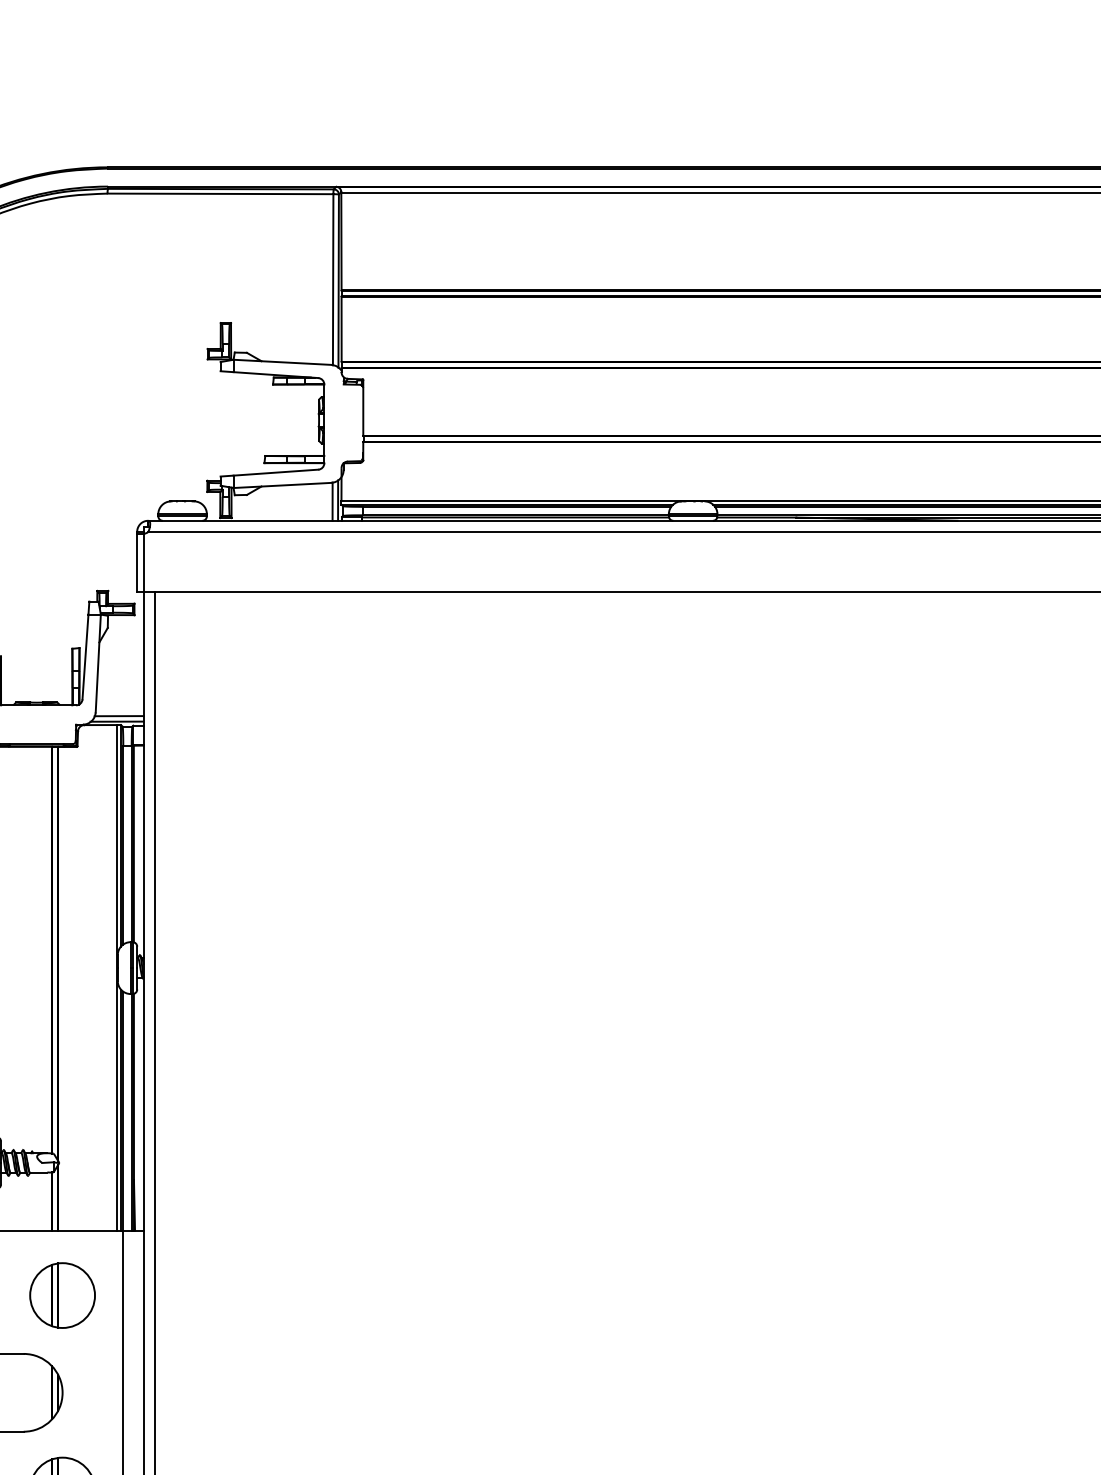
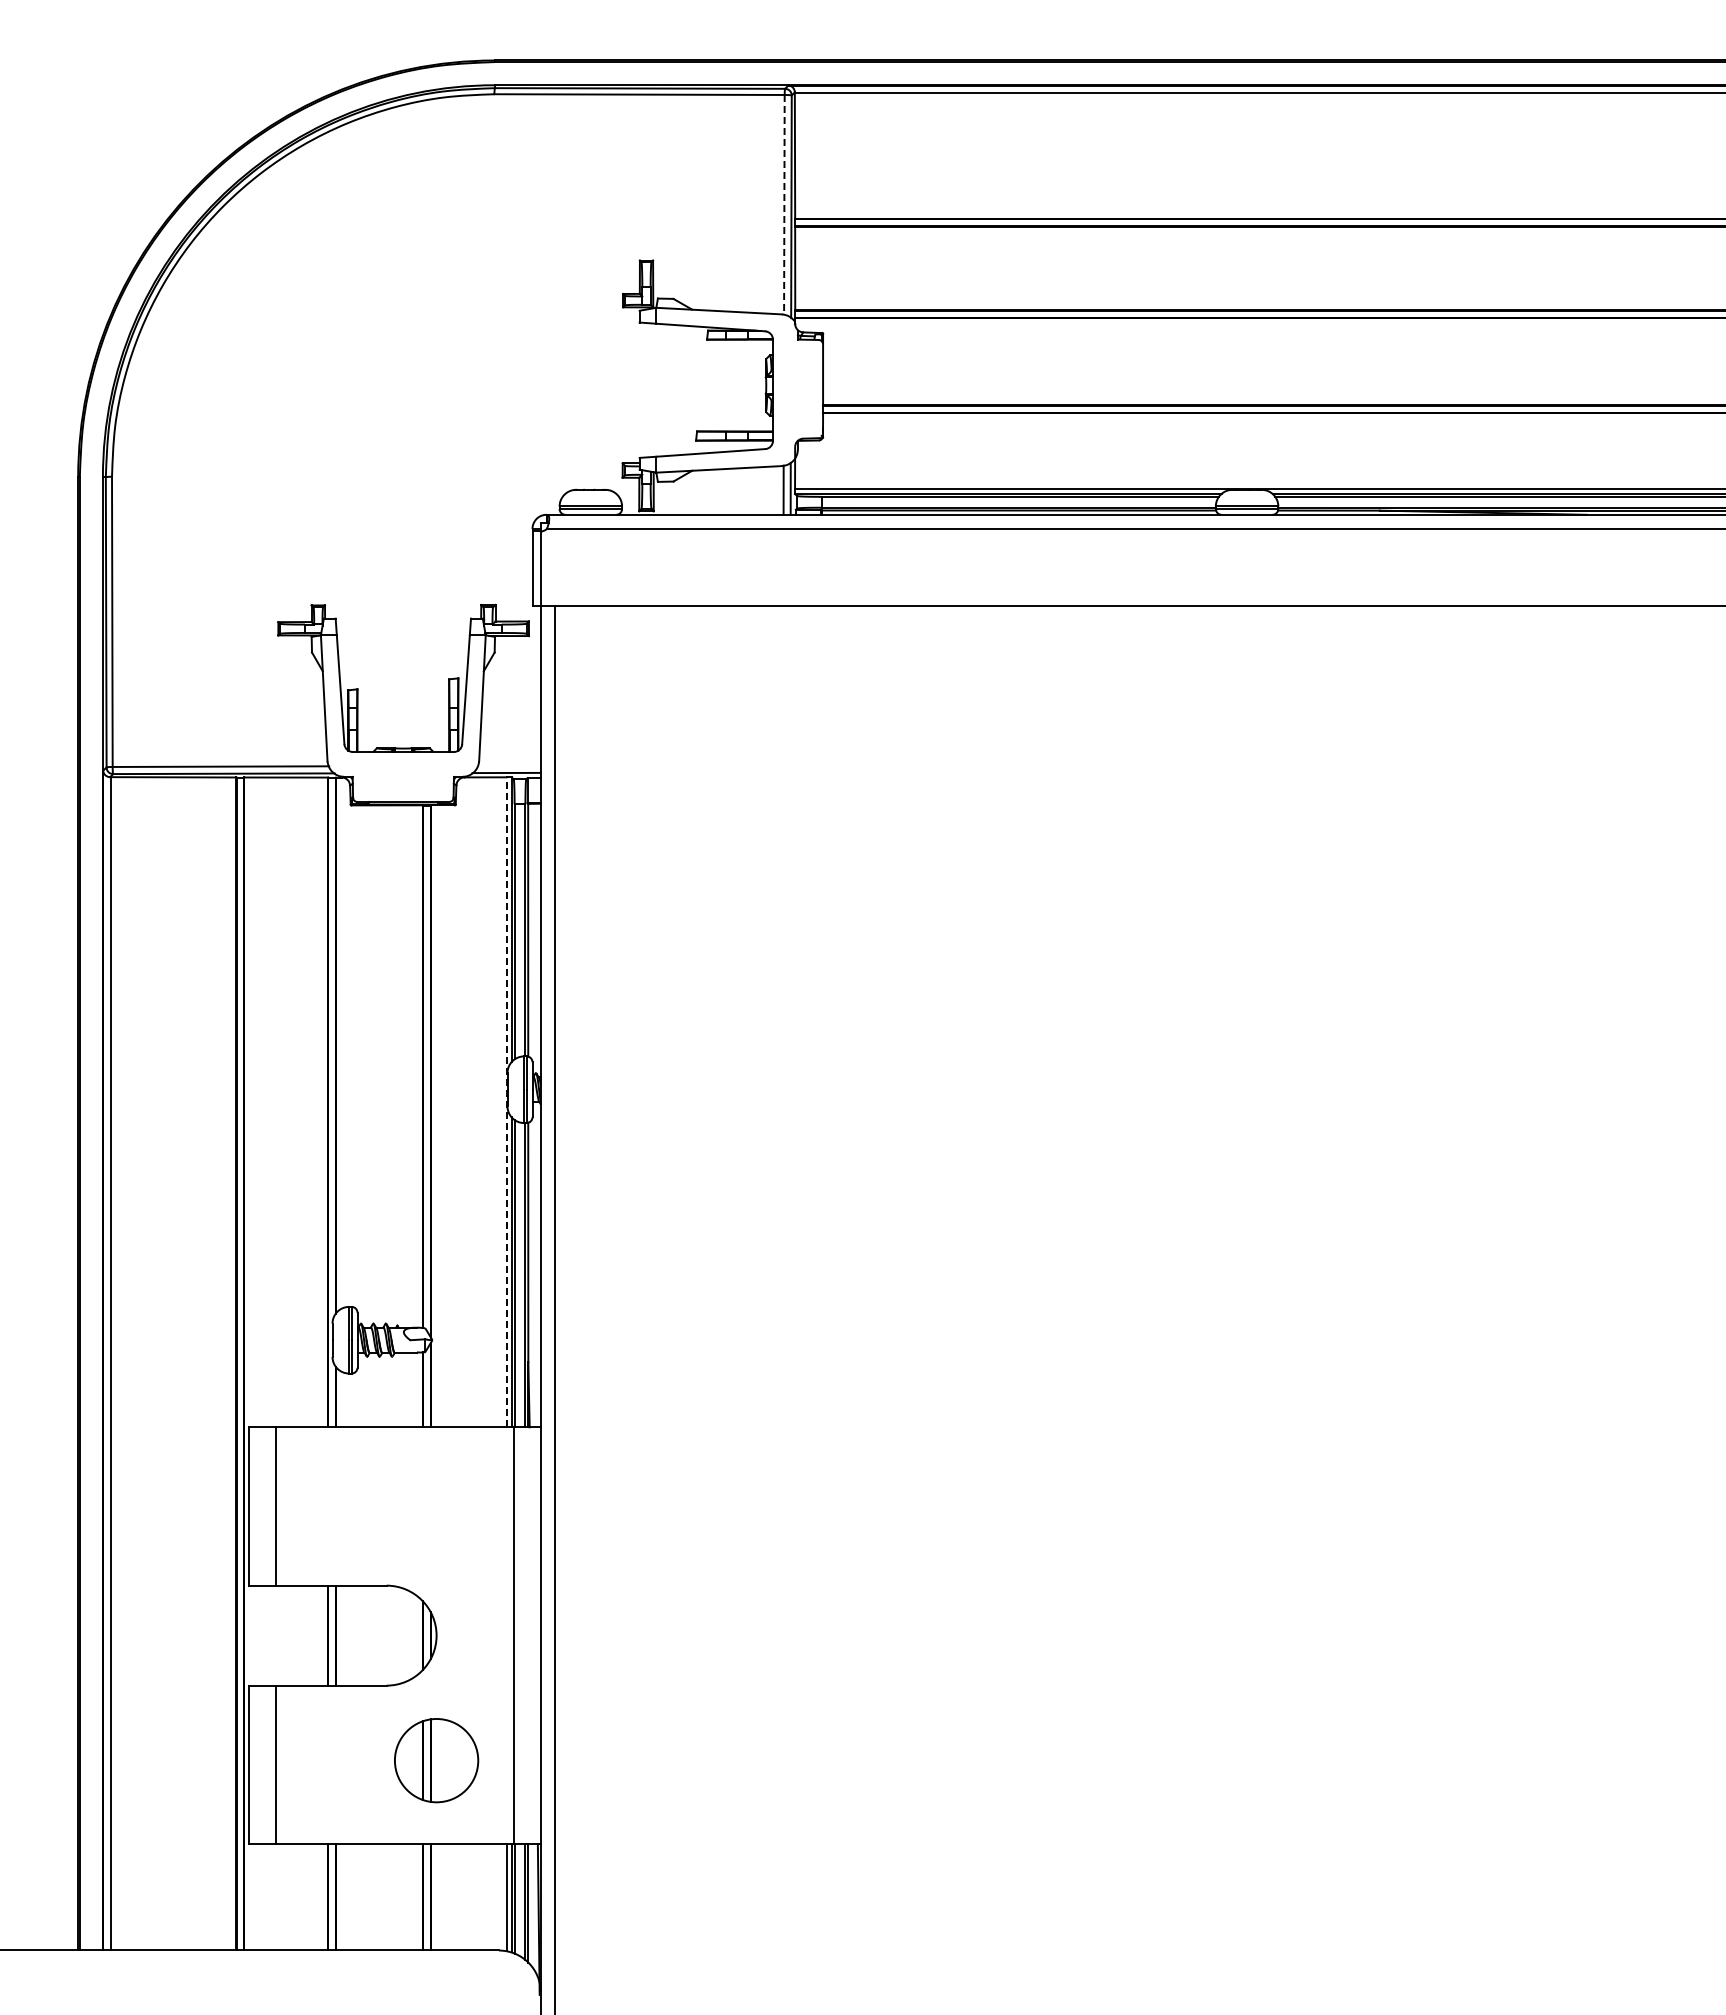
line: (333, 280) -> (784, 205), solid -> dashed
line: (118, 715) -> (508, 765), removed
line: (116, 978) -> (506, 1102), solid -> dashed
part: (62, 1295) -> (436, 1510), removed

